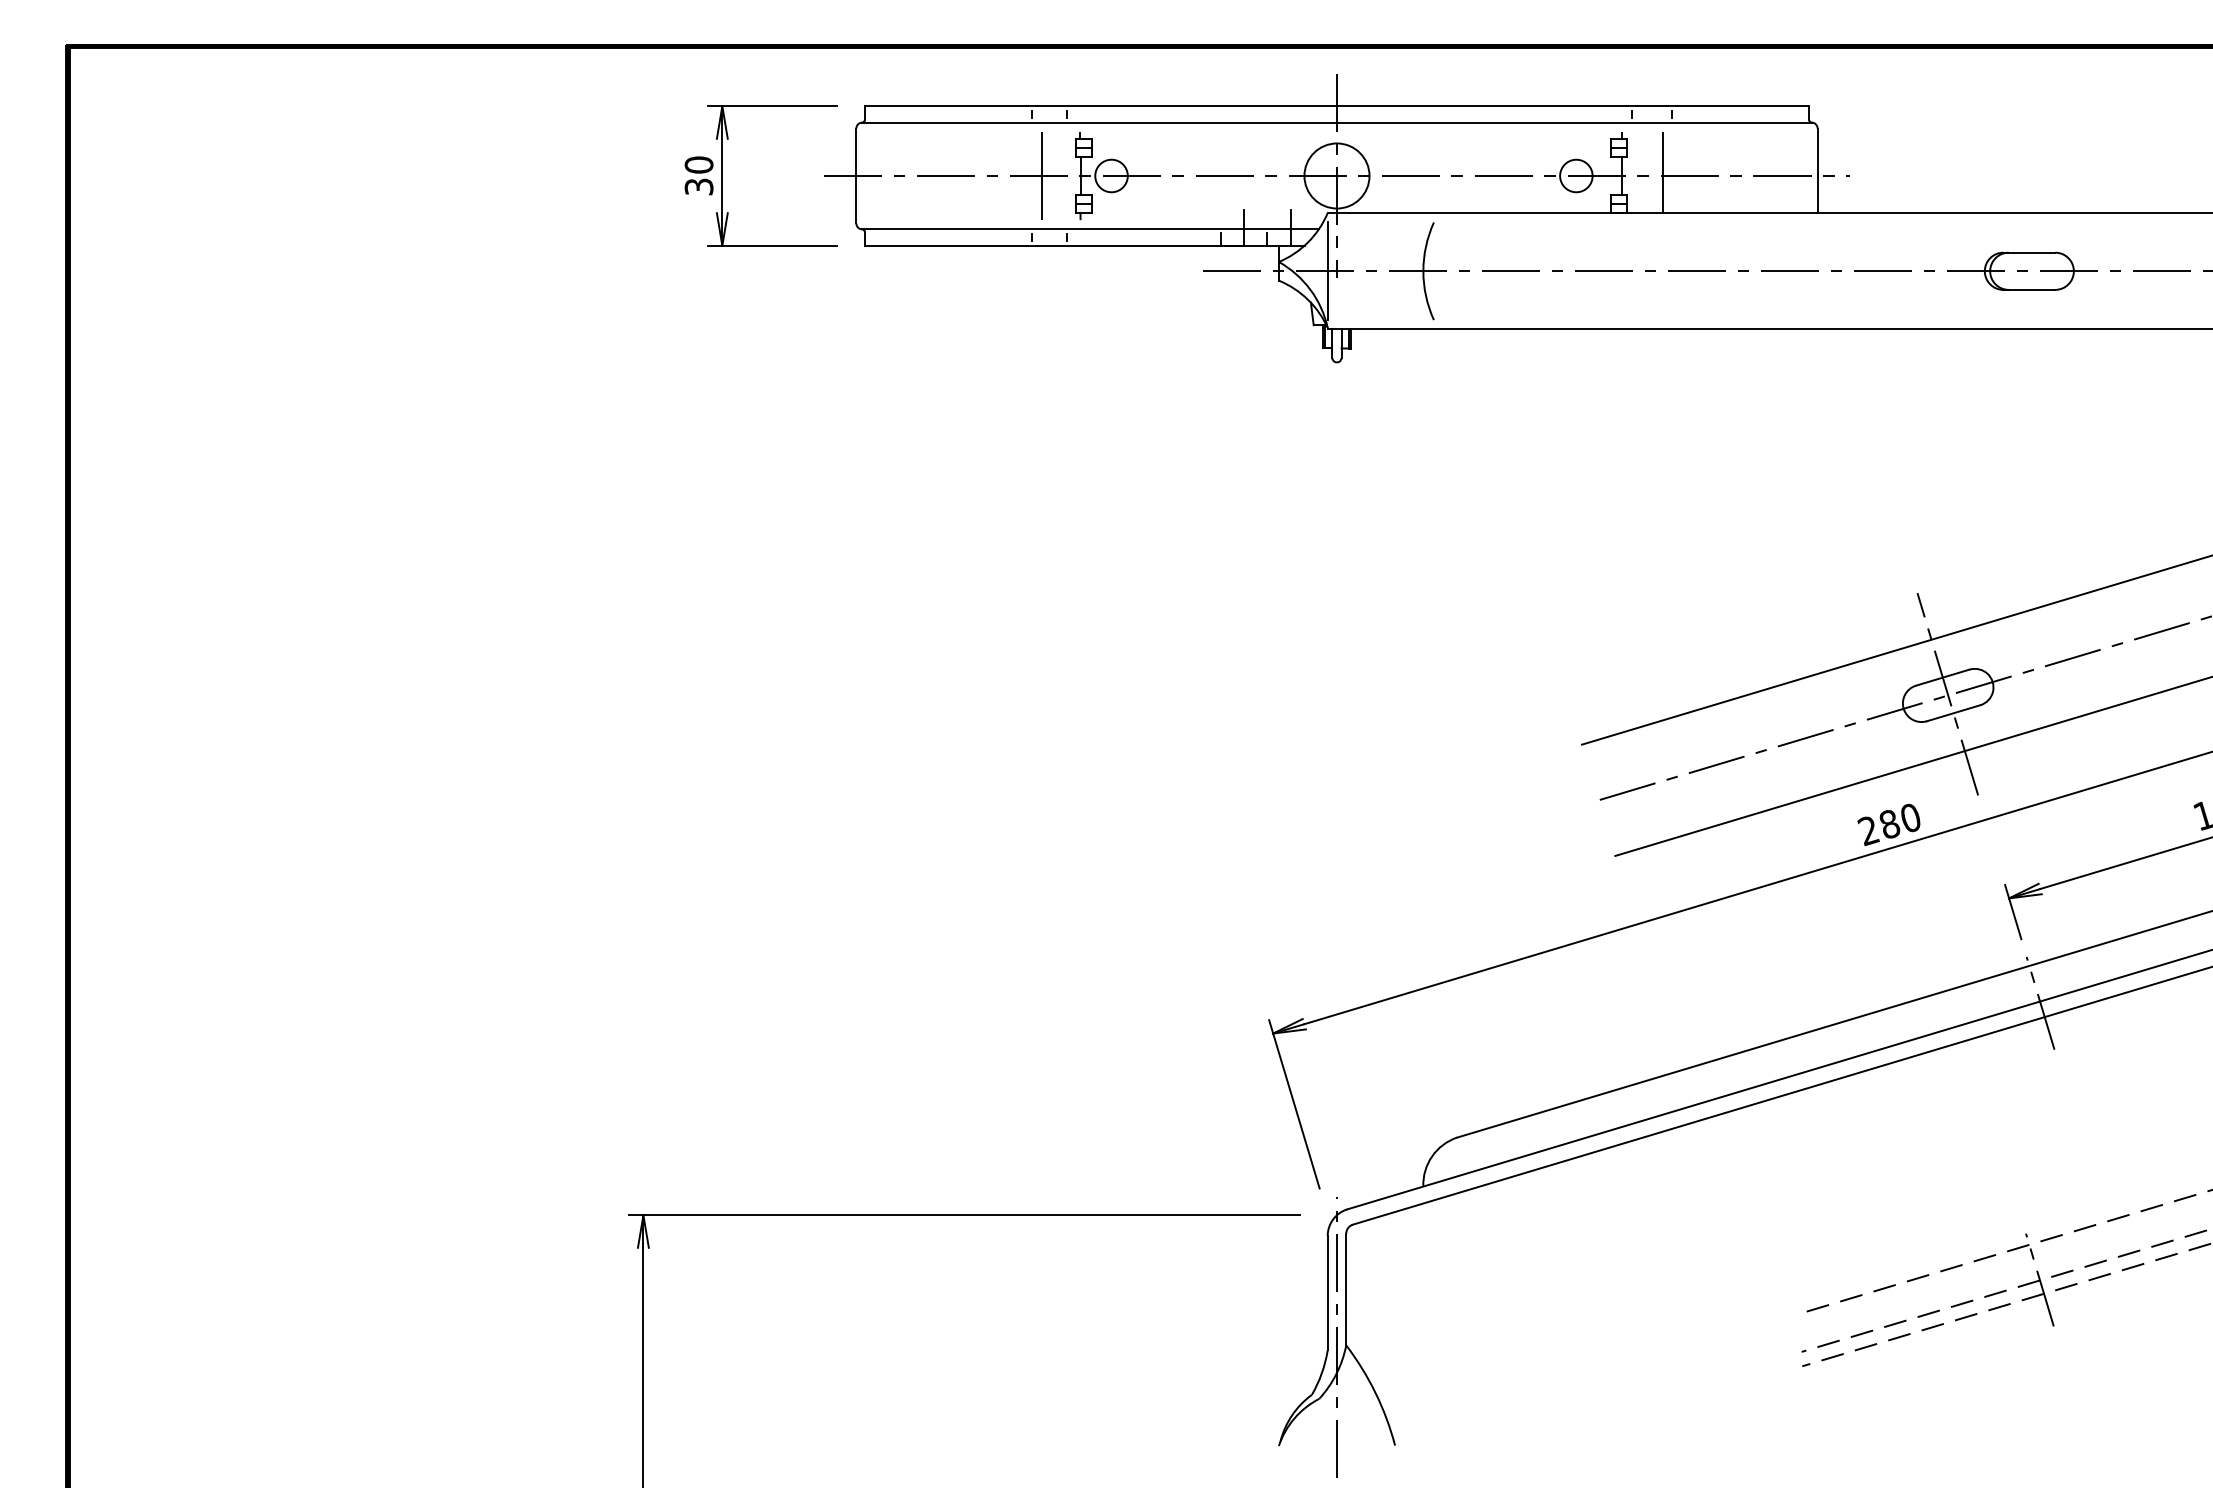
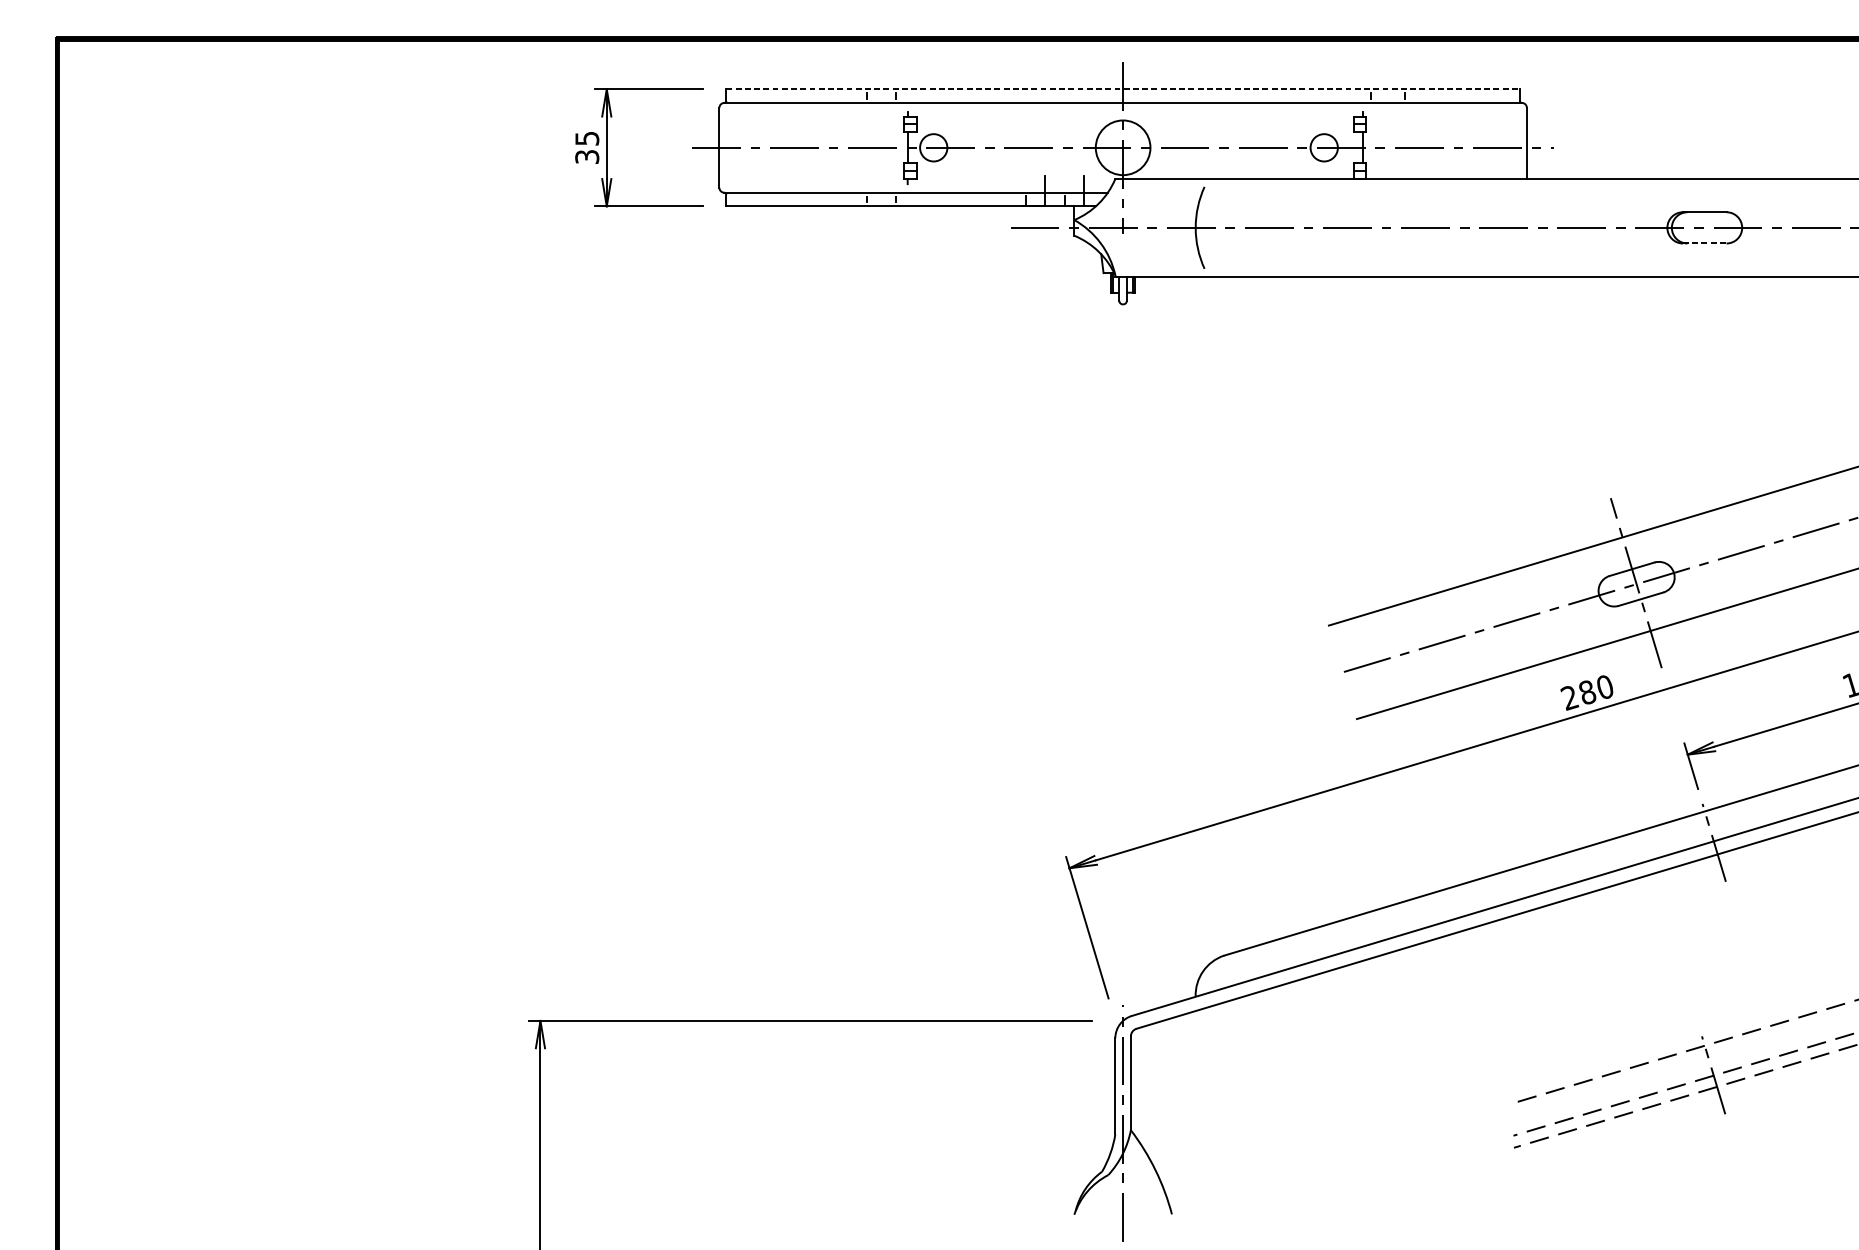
line: (1337, 106) -> (1123, 89), solid -> dashed
text: (698, 164) -> (586, 138), 30 -> 35
line: (1662, 172) -> (1396, 144), removed
line: (1042, 175) -> (875, 147), removed
line: (1327, 271) -> (1115, 228), removed
line: (2029, 289) -> (1704, 243), solid -> dashed

